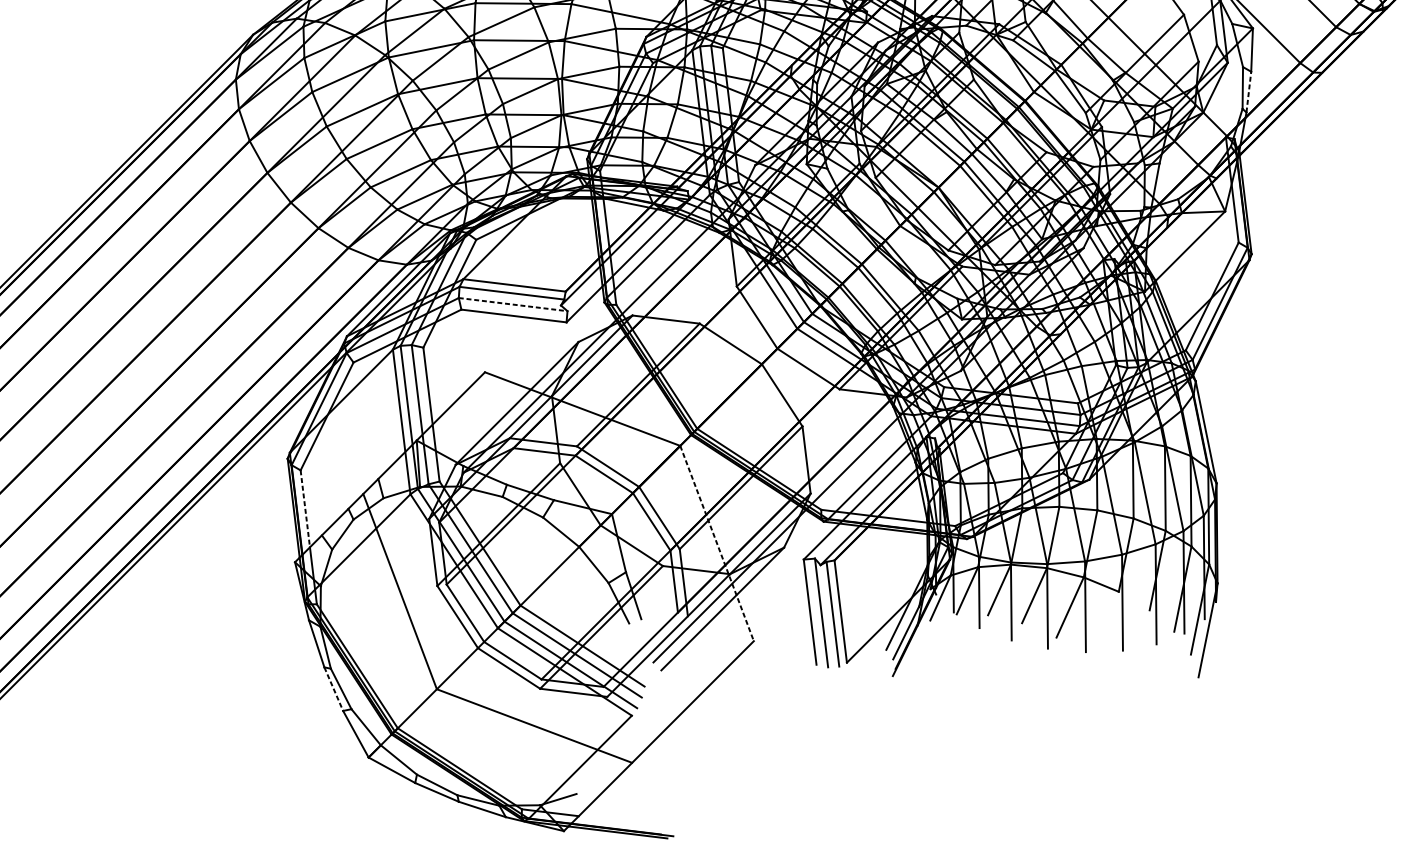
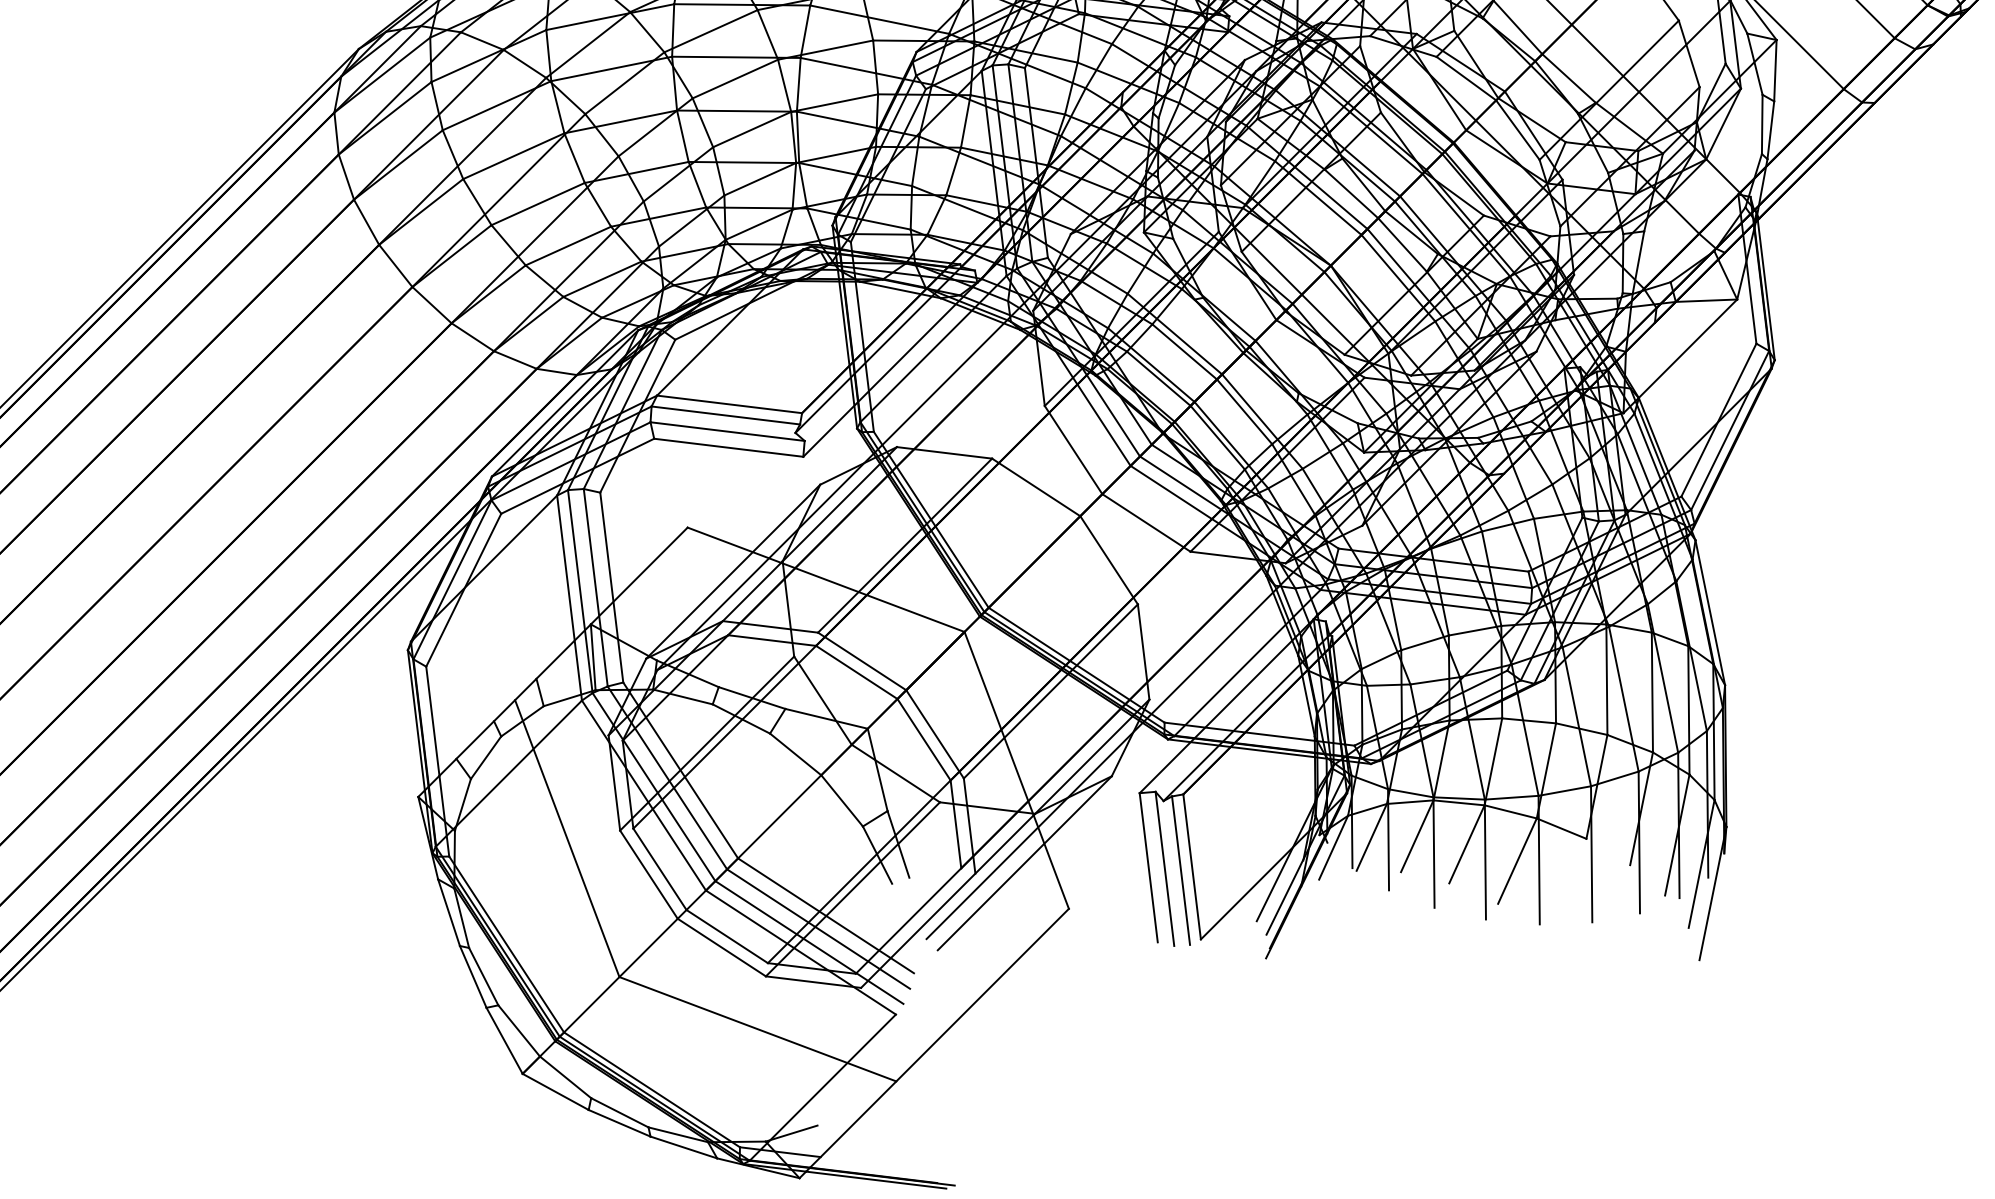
line: (1248, 91) -> (1770, 129), dashed -> solid
line: (513, 304) -> (727, 431), dashed -> solid
line: (305, 509) -> (432, 721), dashed -> solid
line: (716, 543) -> (1016, 770), dashed -> solid
line: (333, 688) -> (473, 976), dashed -> solid

